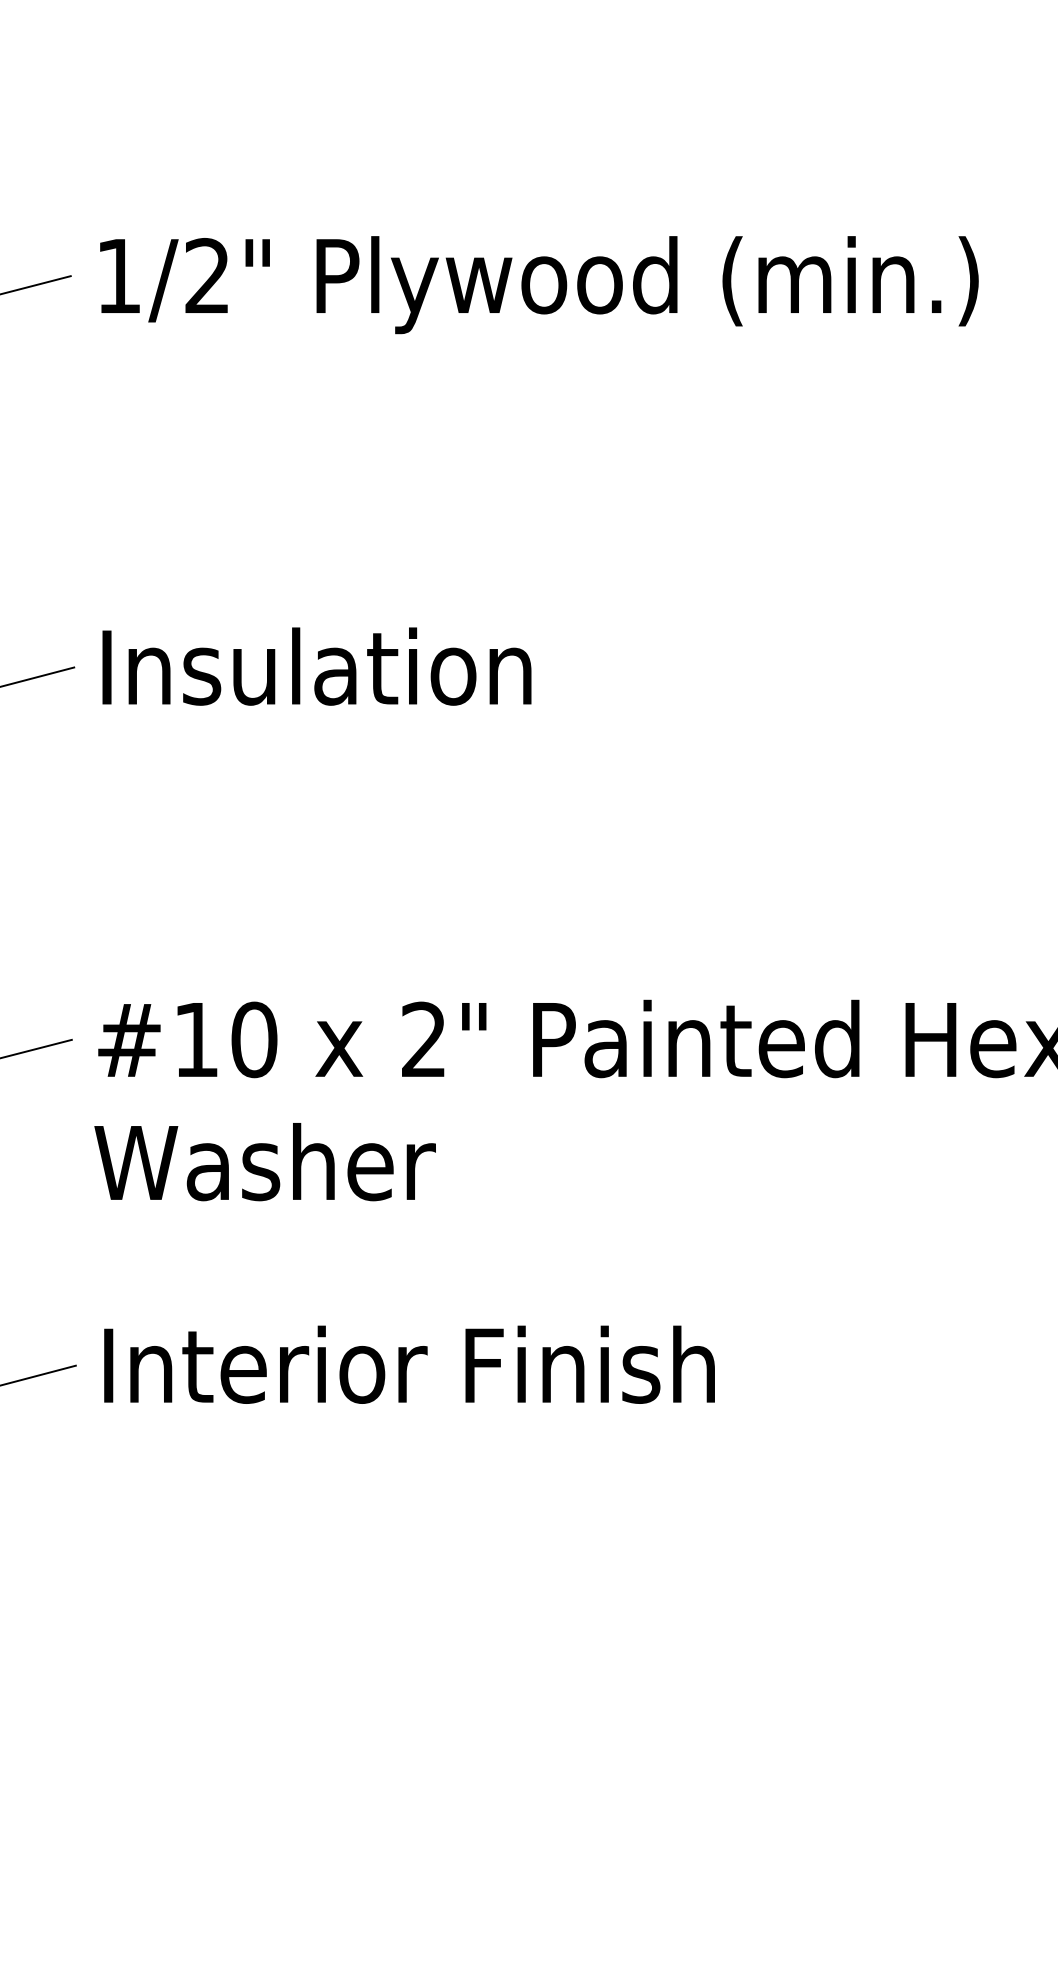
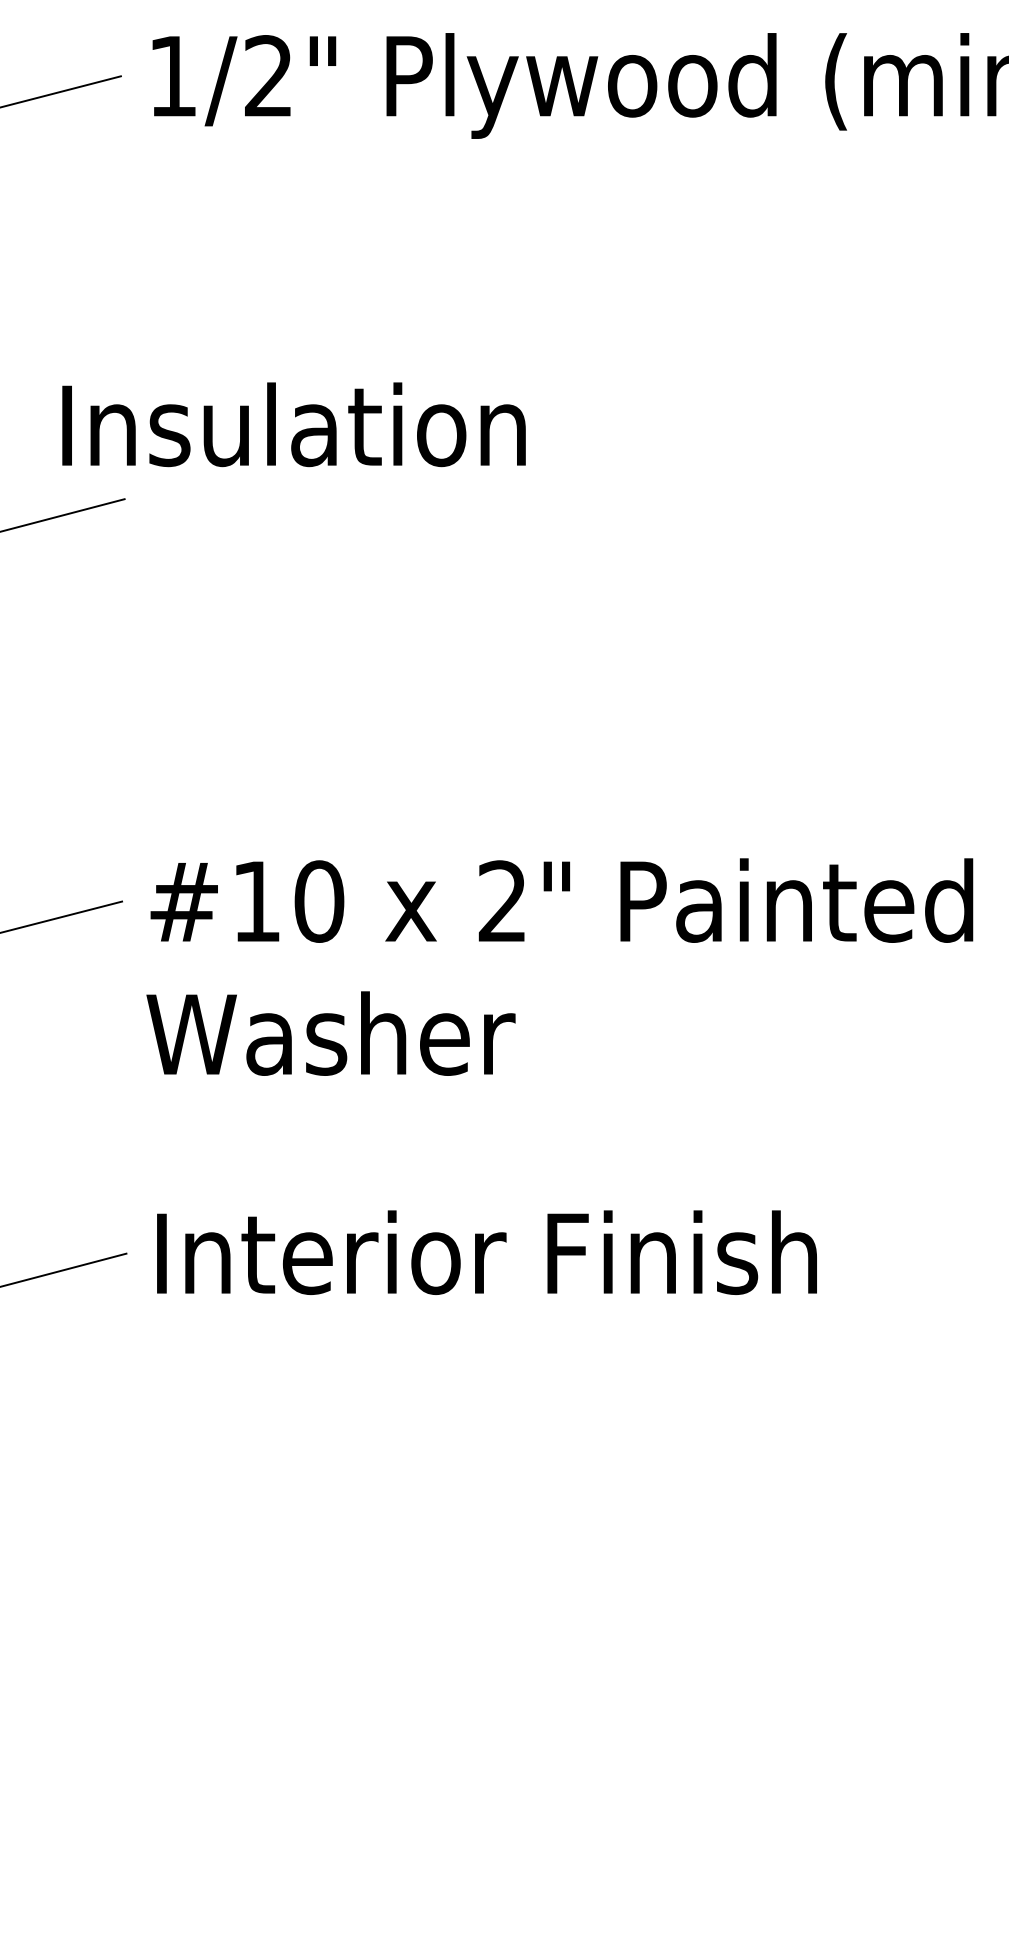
text: (316, 666) -> (293, 424), moved

